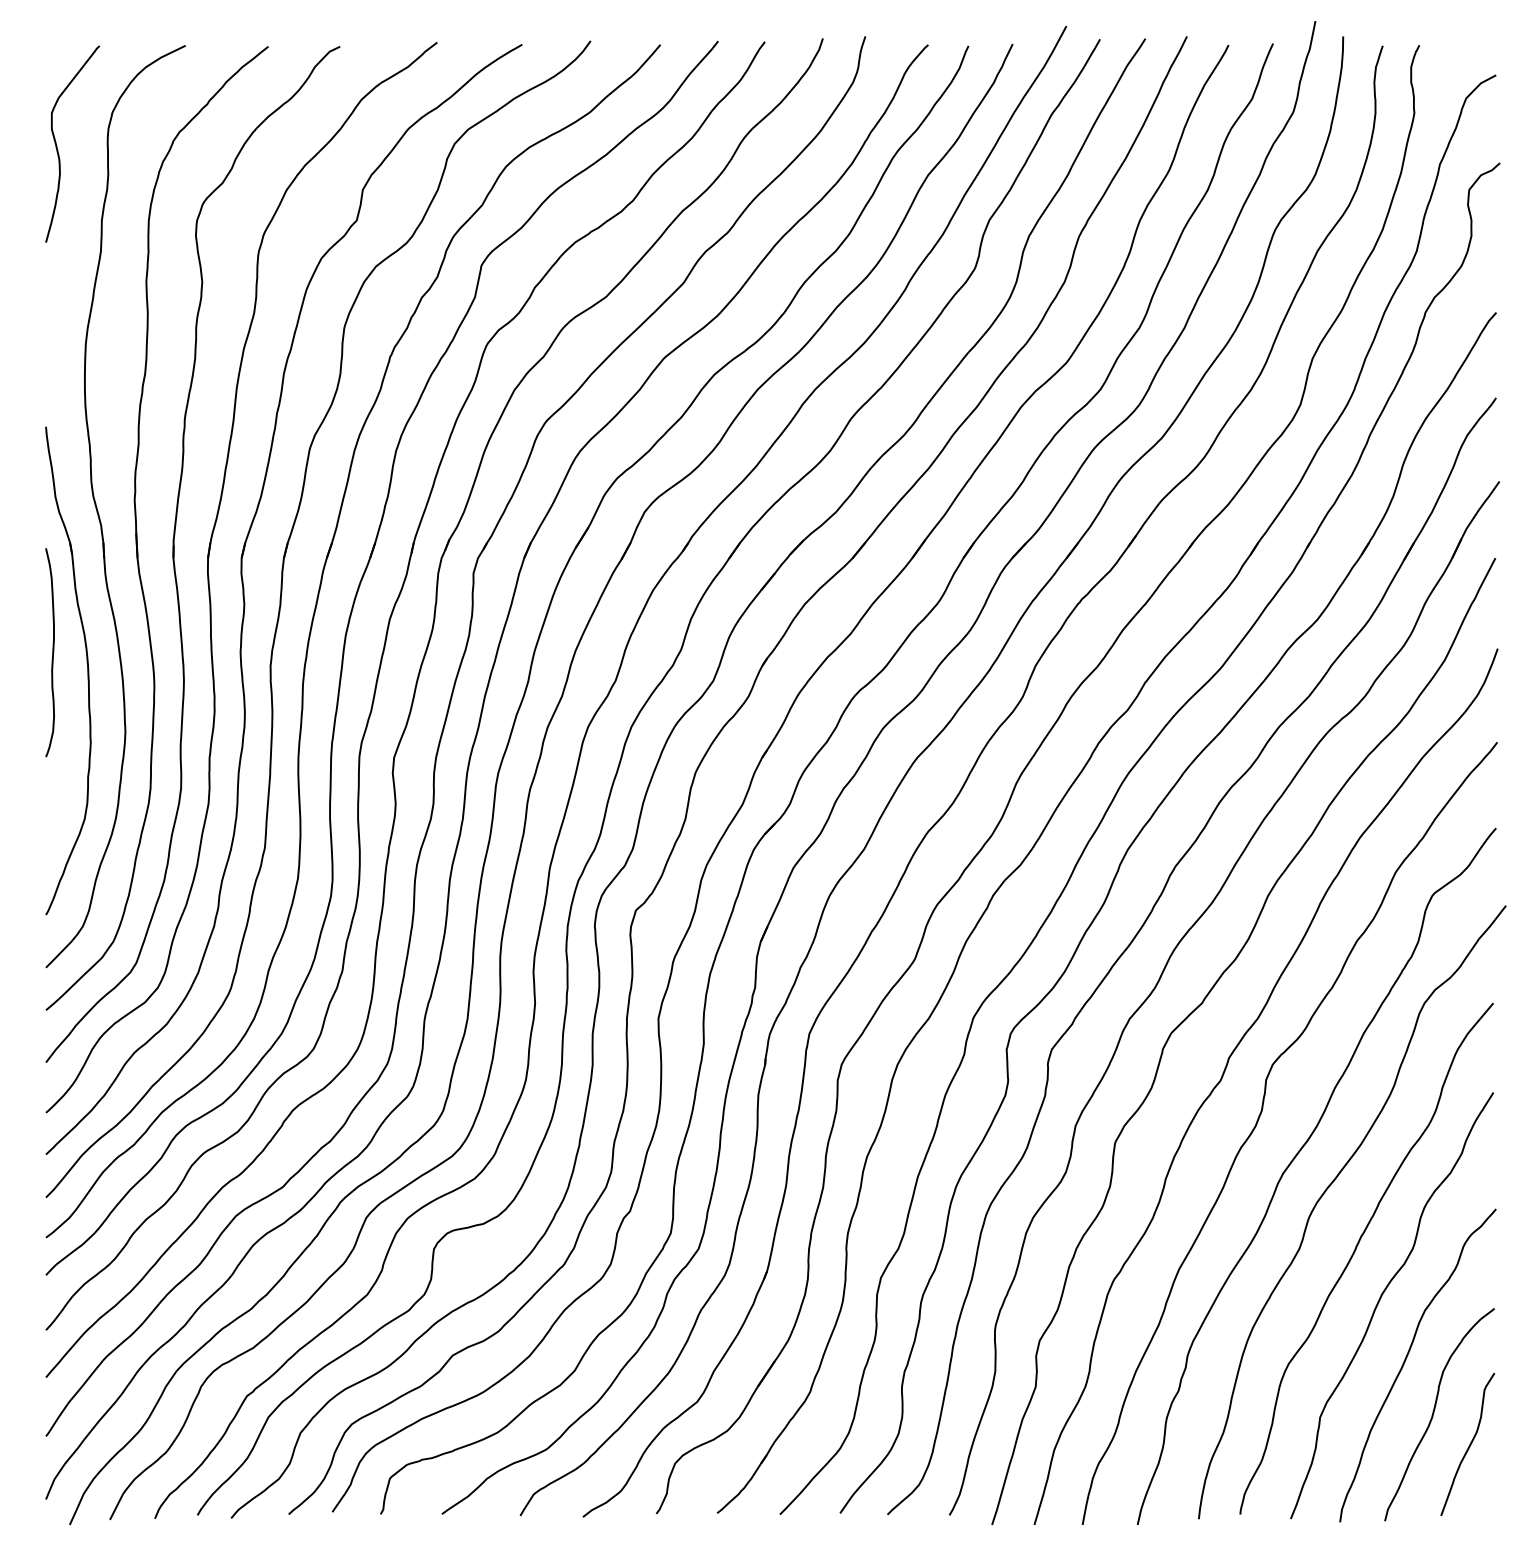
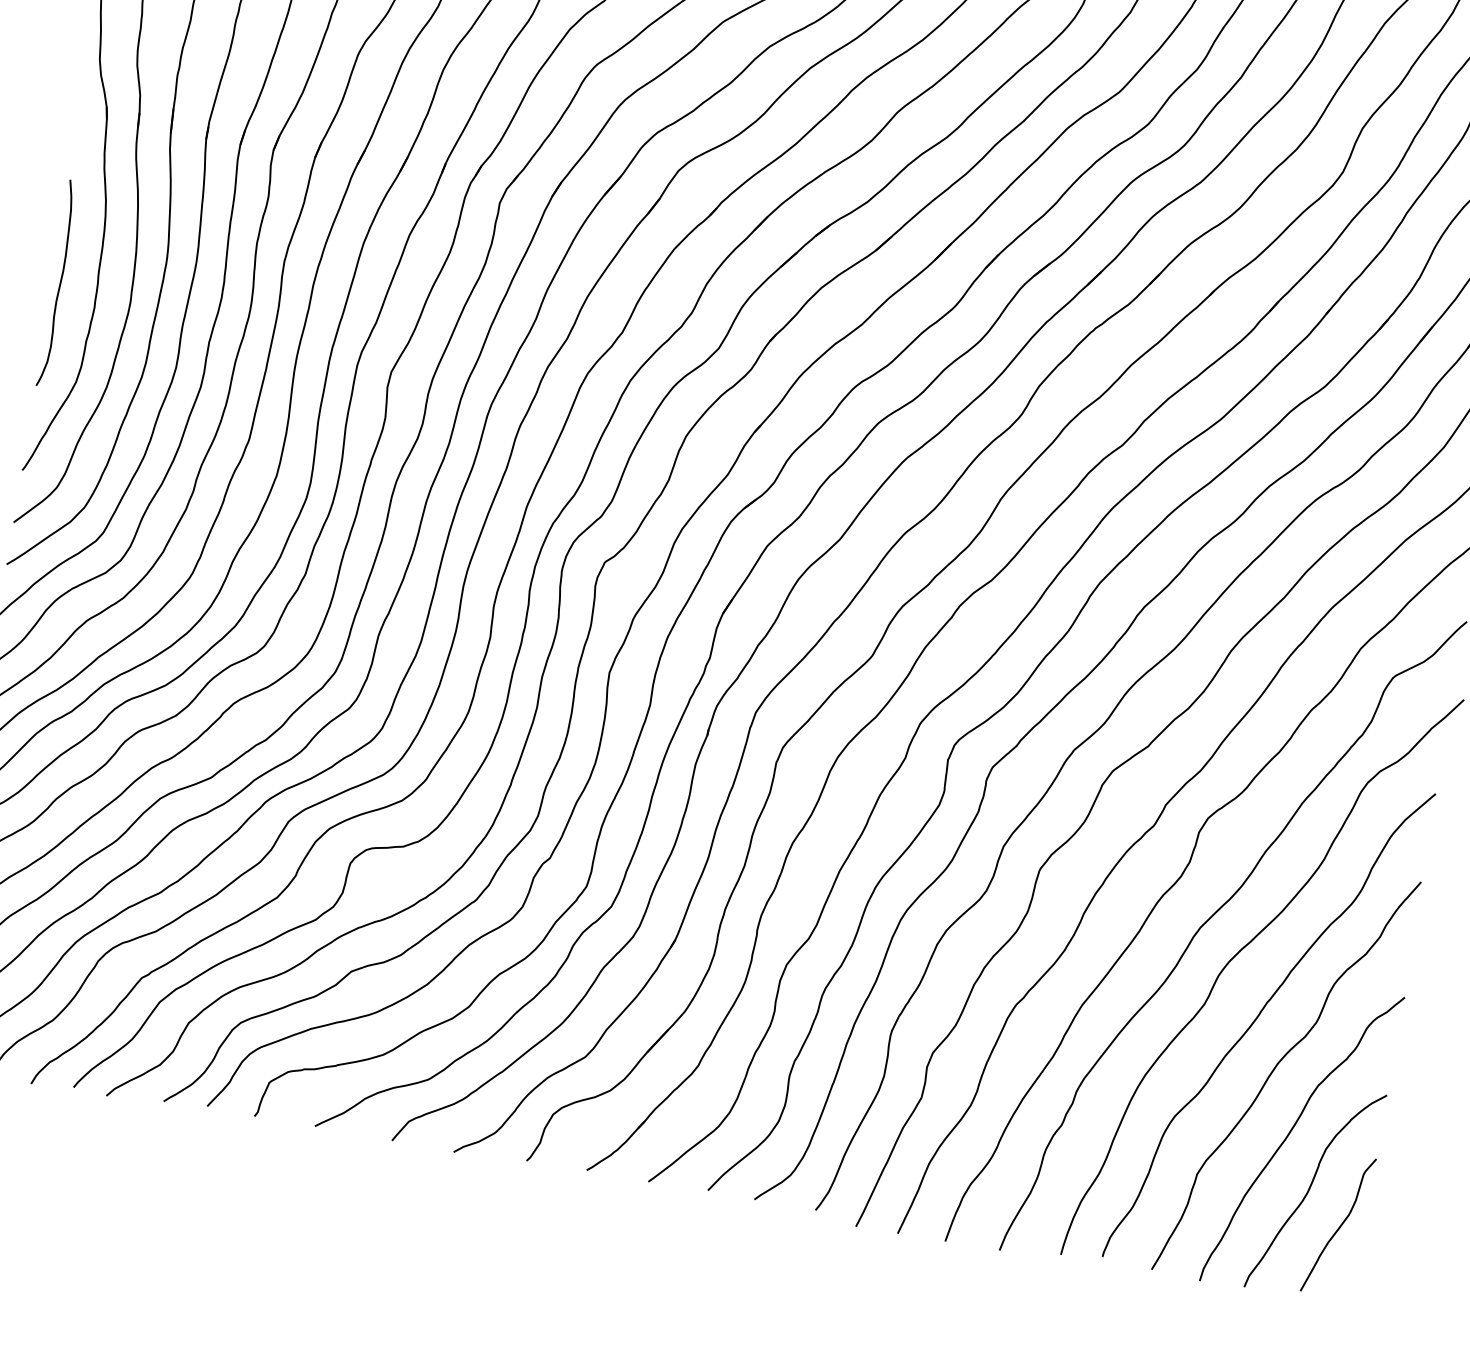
curve: (52, 652) -> (59, 283), moved

